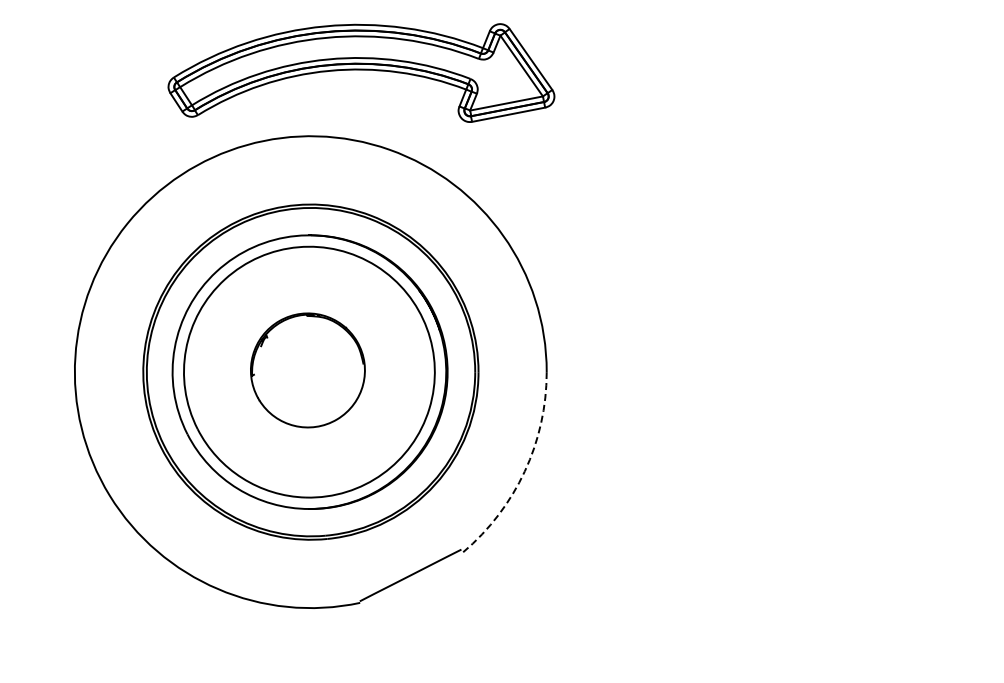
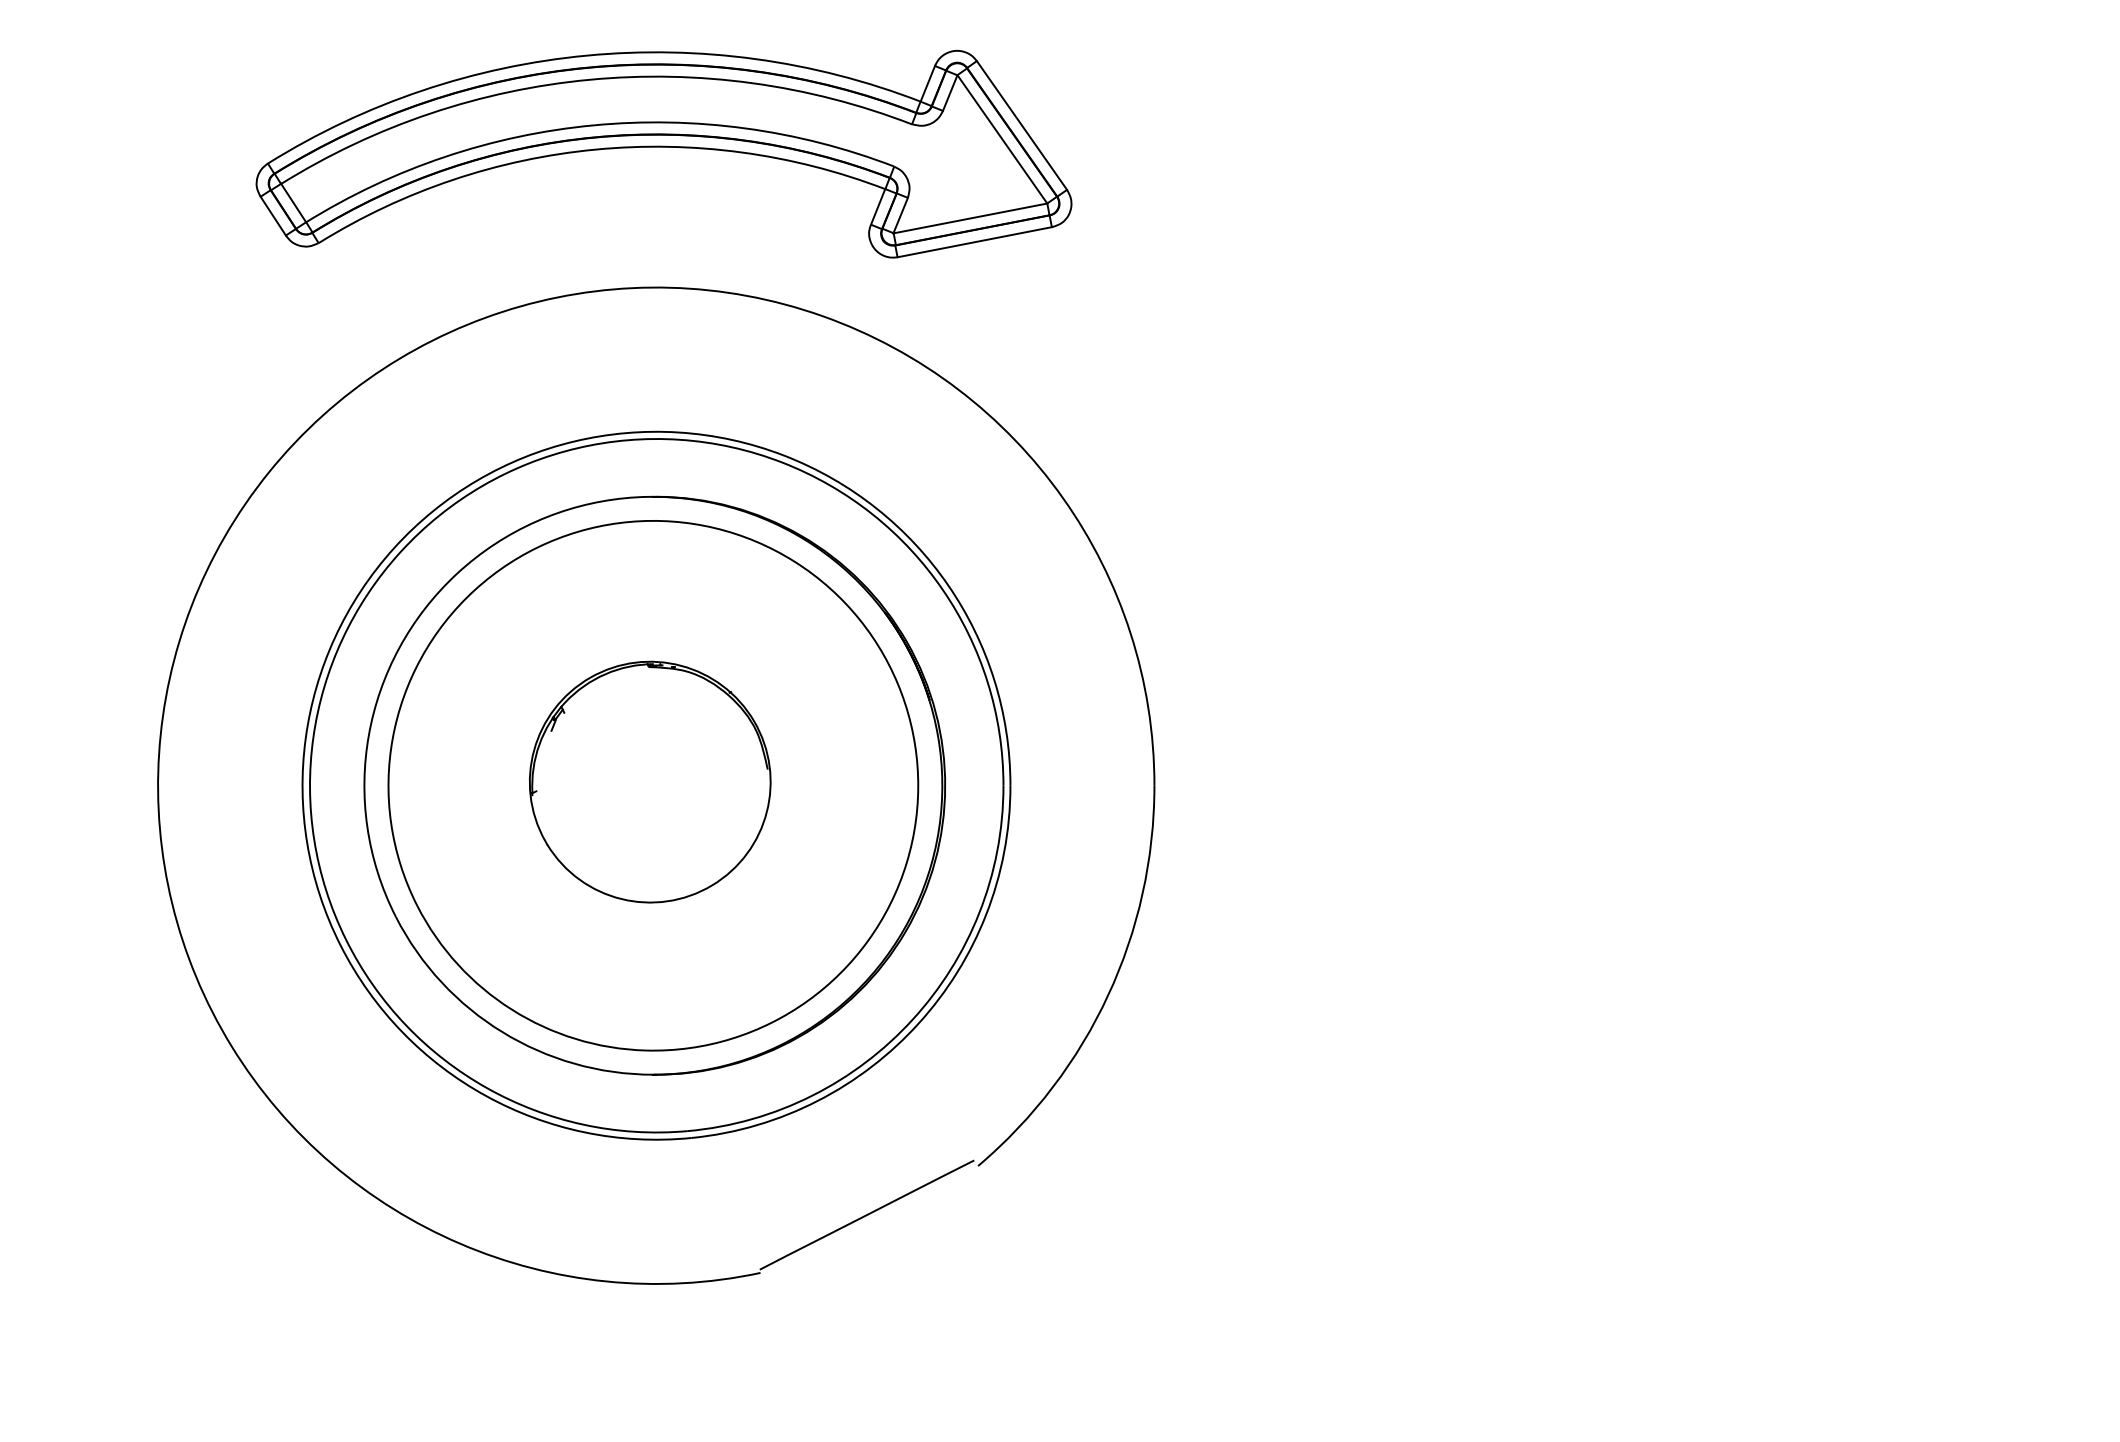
part: (361, 72) -> (664, 152), moved
arc: (524, 471) -> (1107, 995), dashed -> solid

